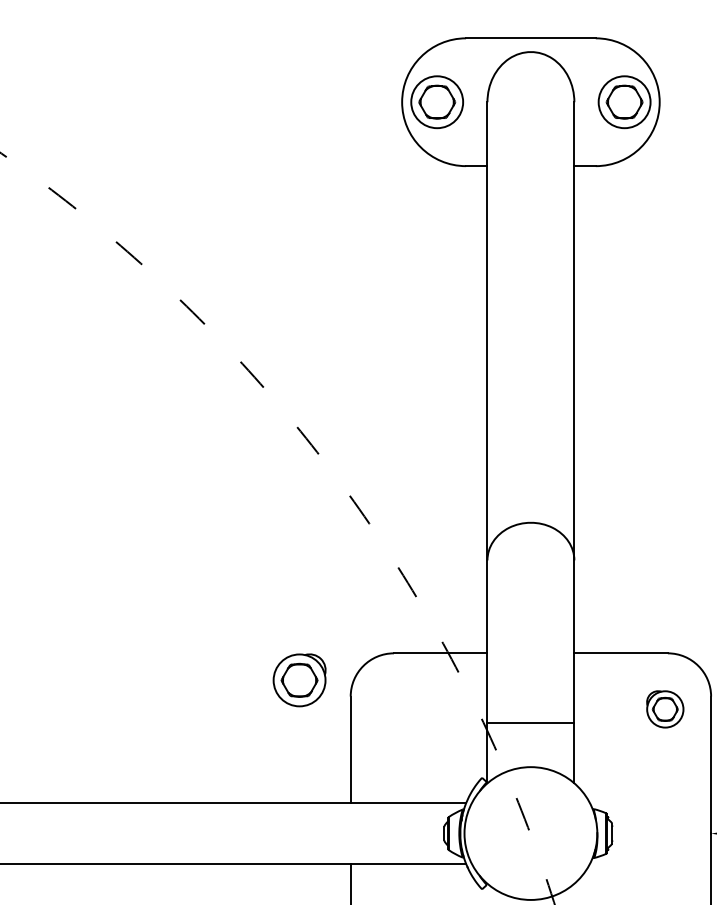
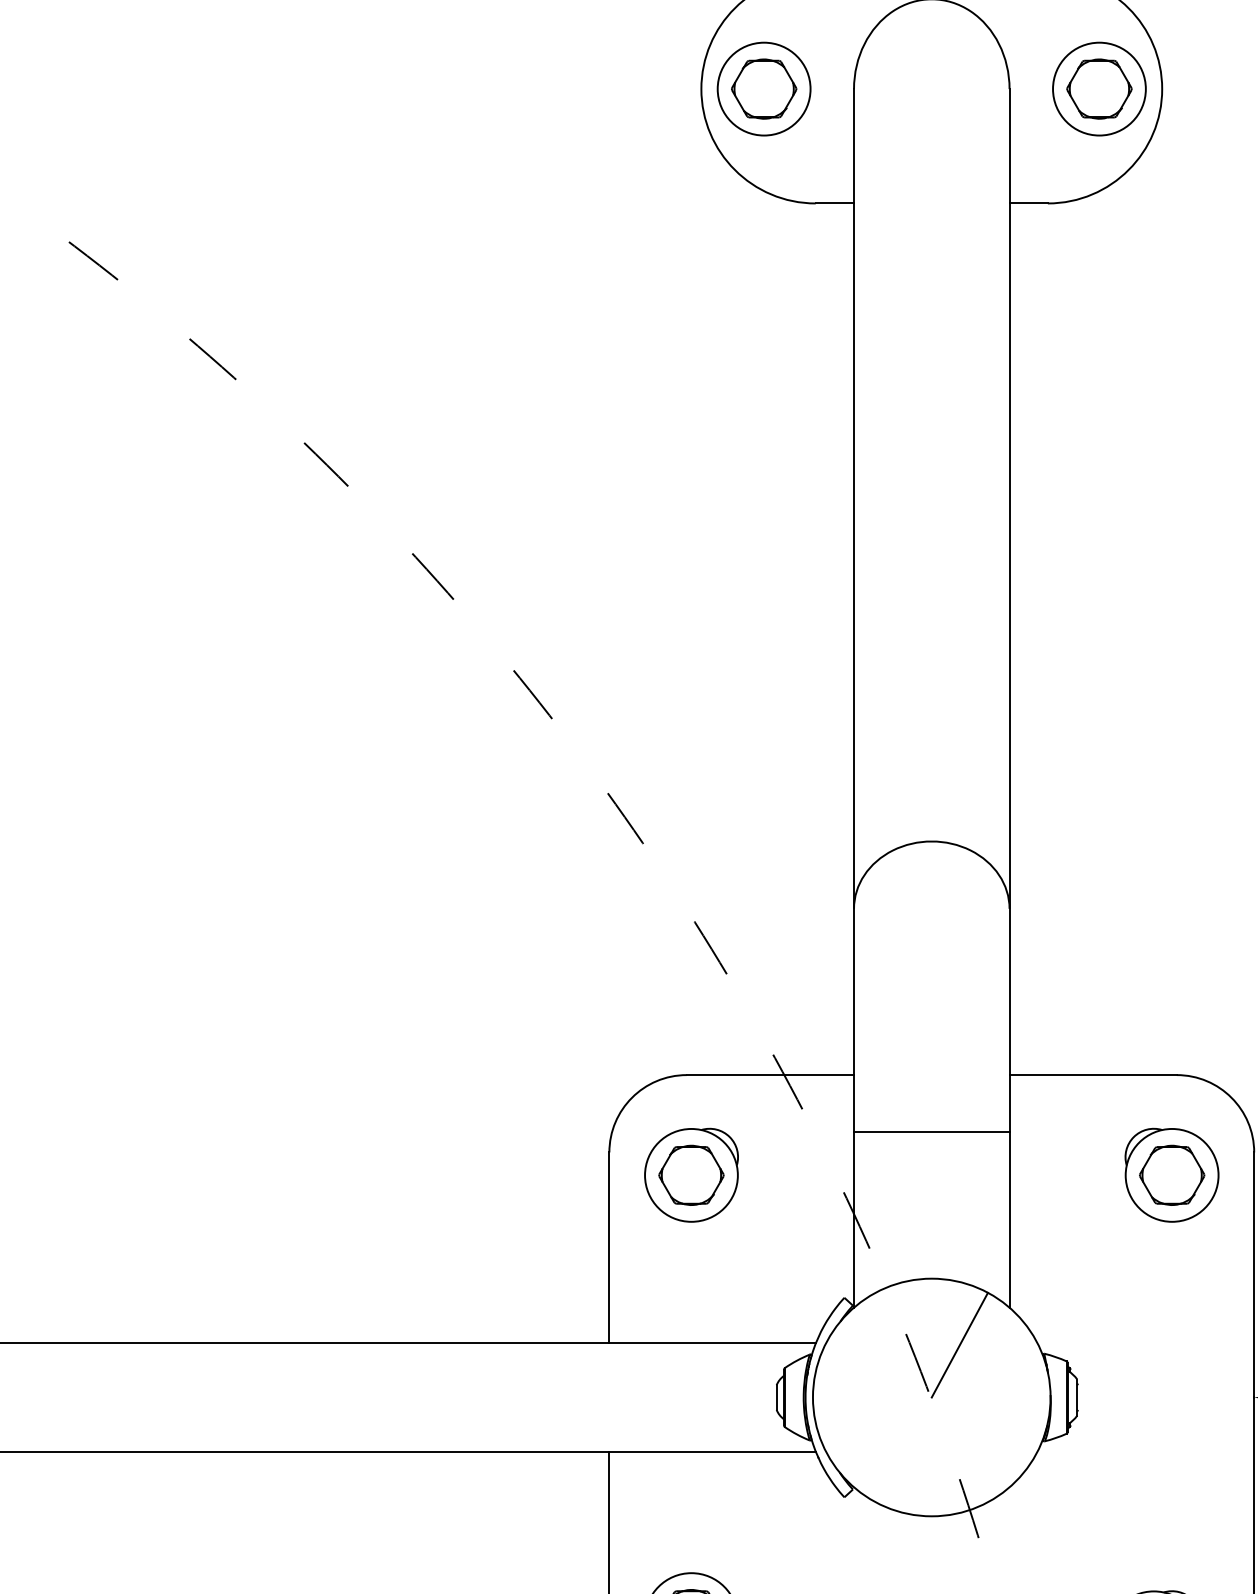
part: (299, 680) -> (691, 1175), moved
part: (665, 709) -> (1172, 1175), size x1.43
line: (530, 723) -> (931, 1132), moved
line: (546, 804) -> (959, 1345), added

